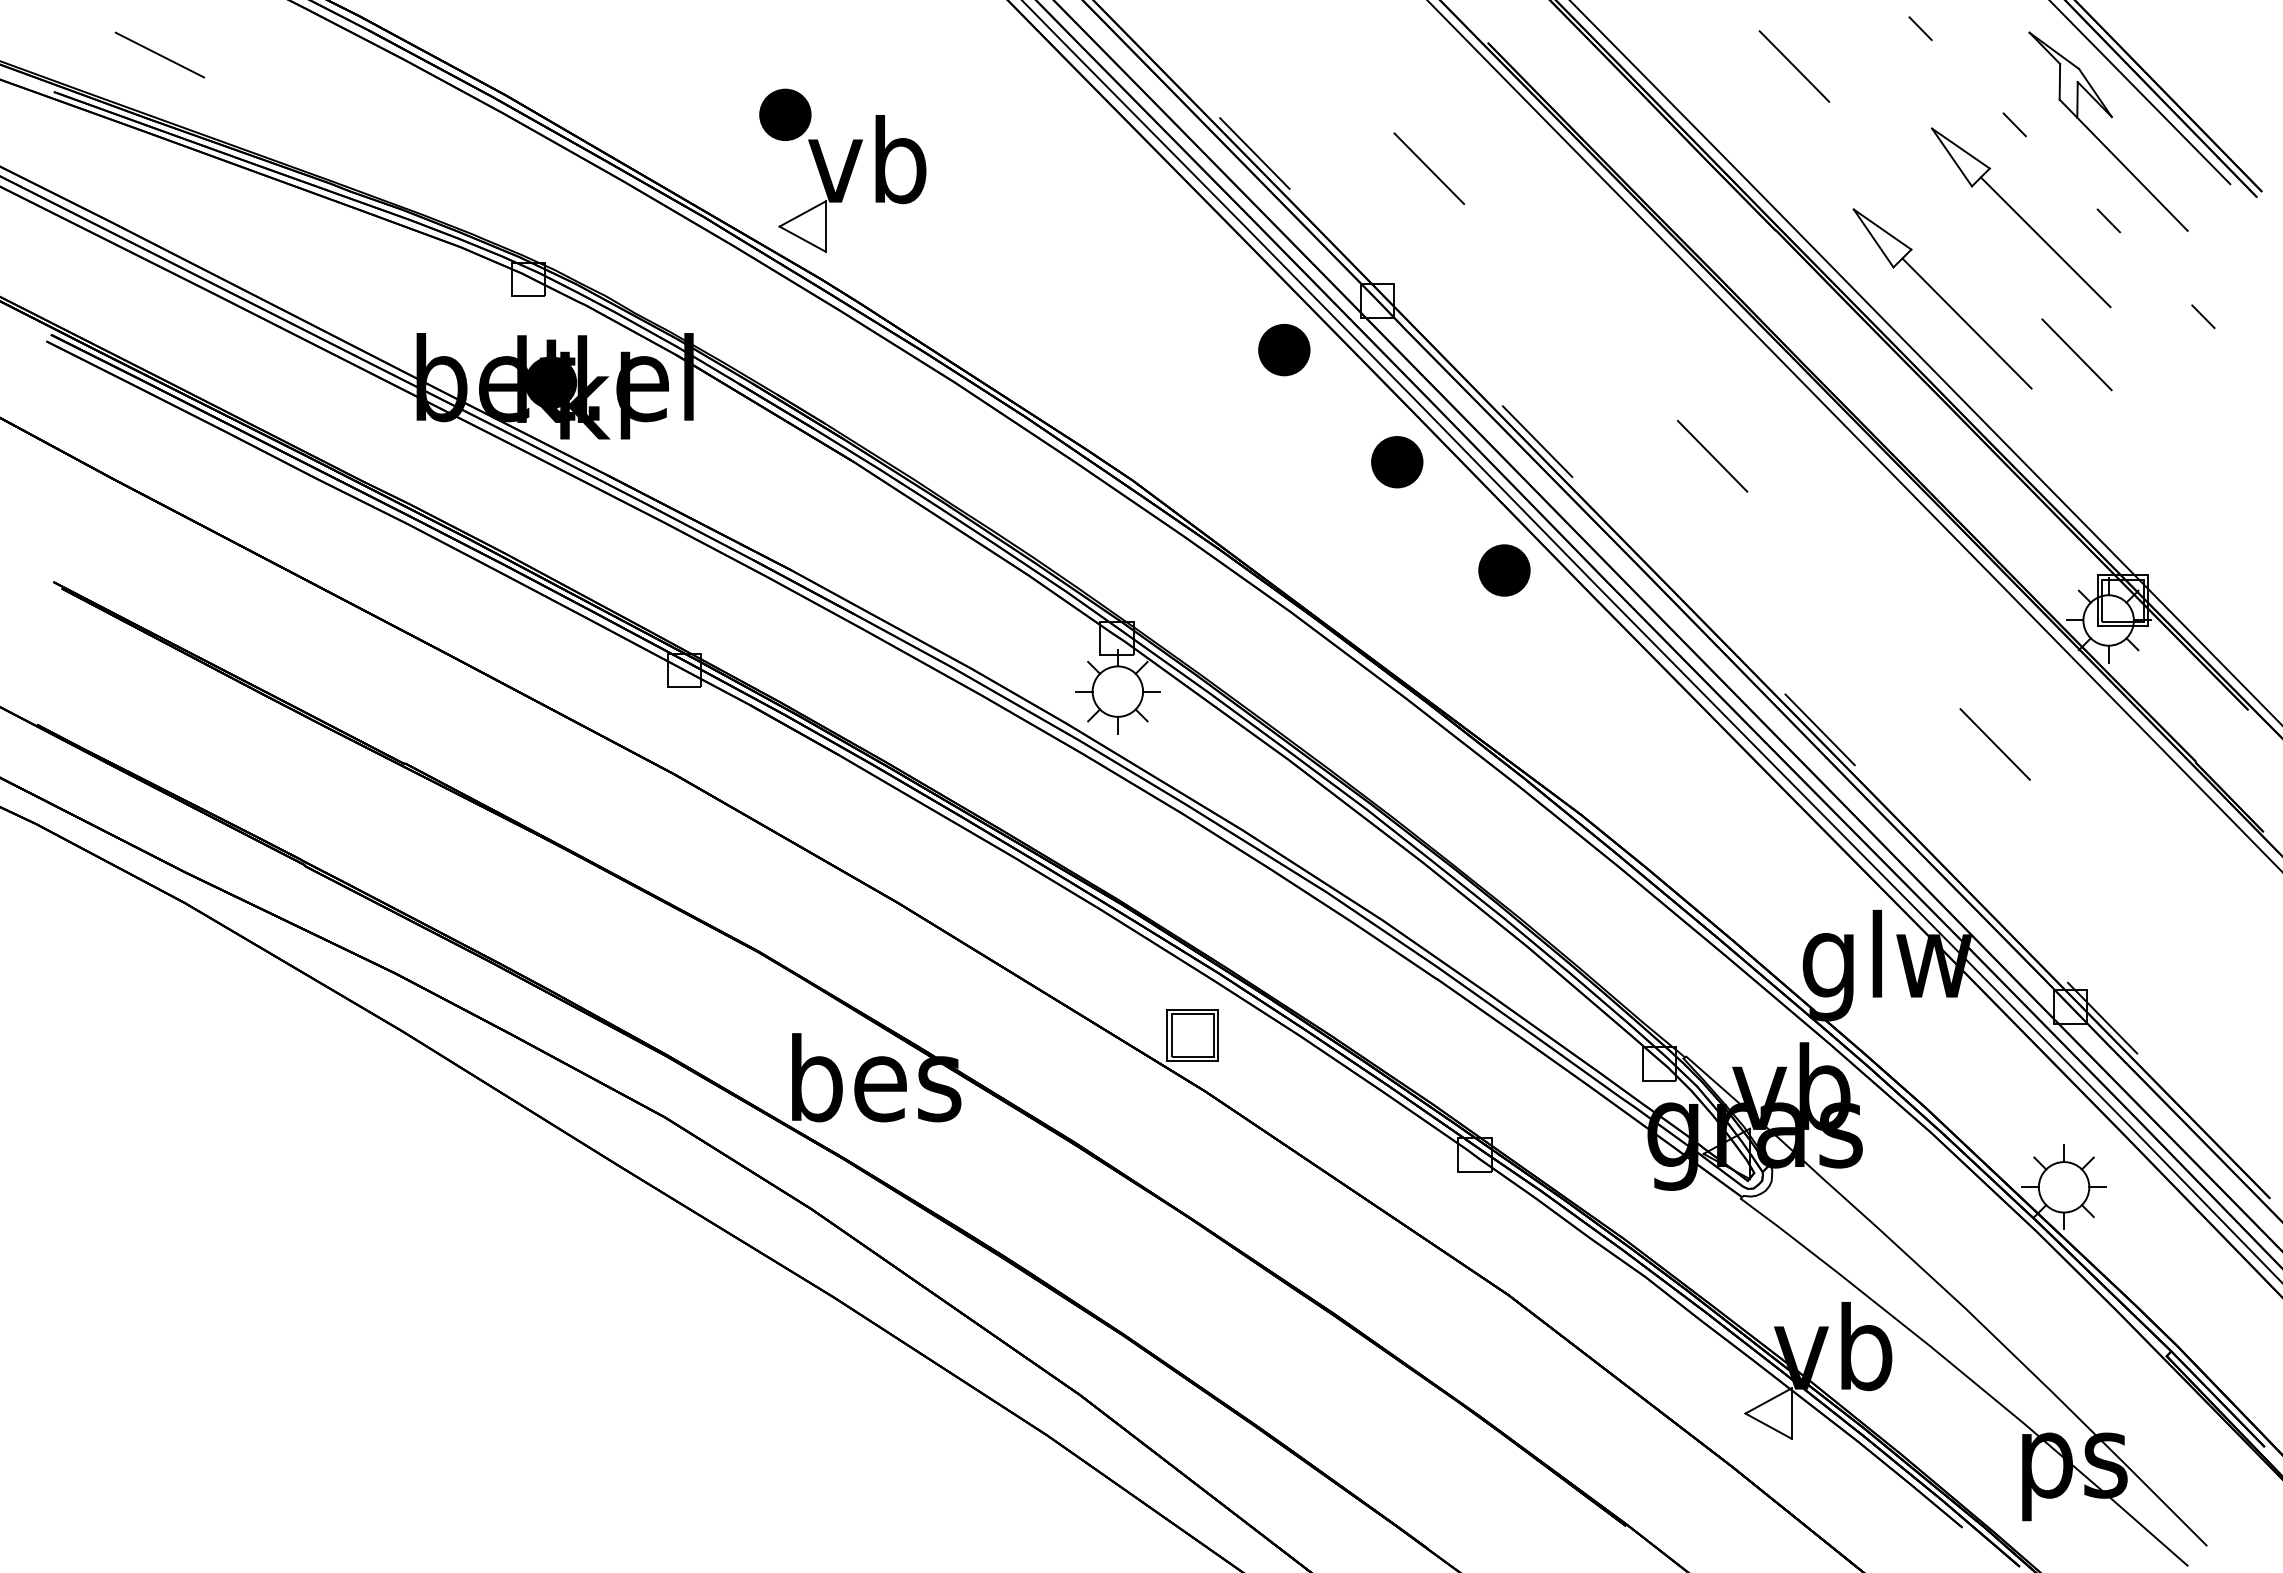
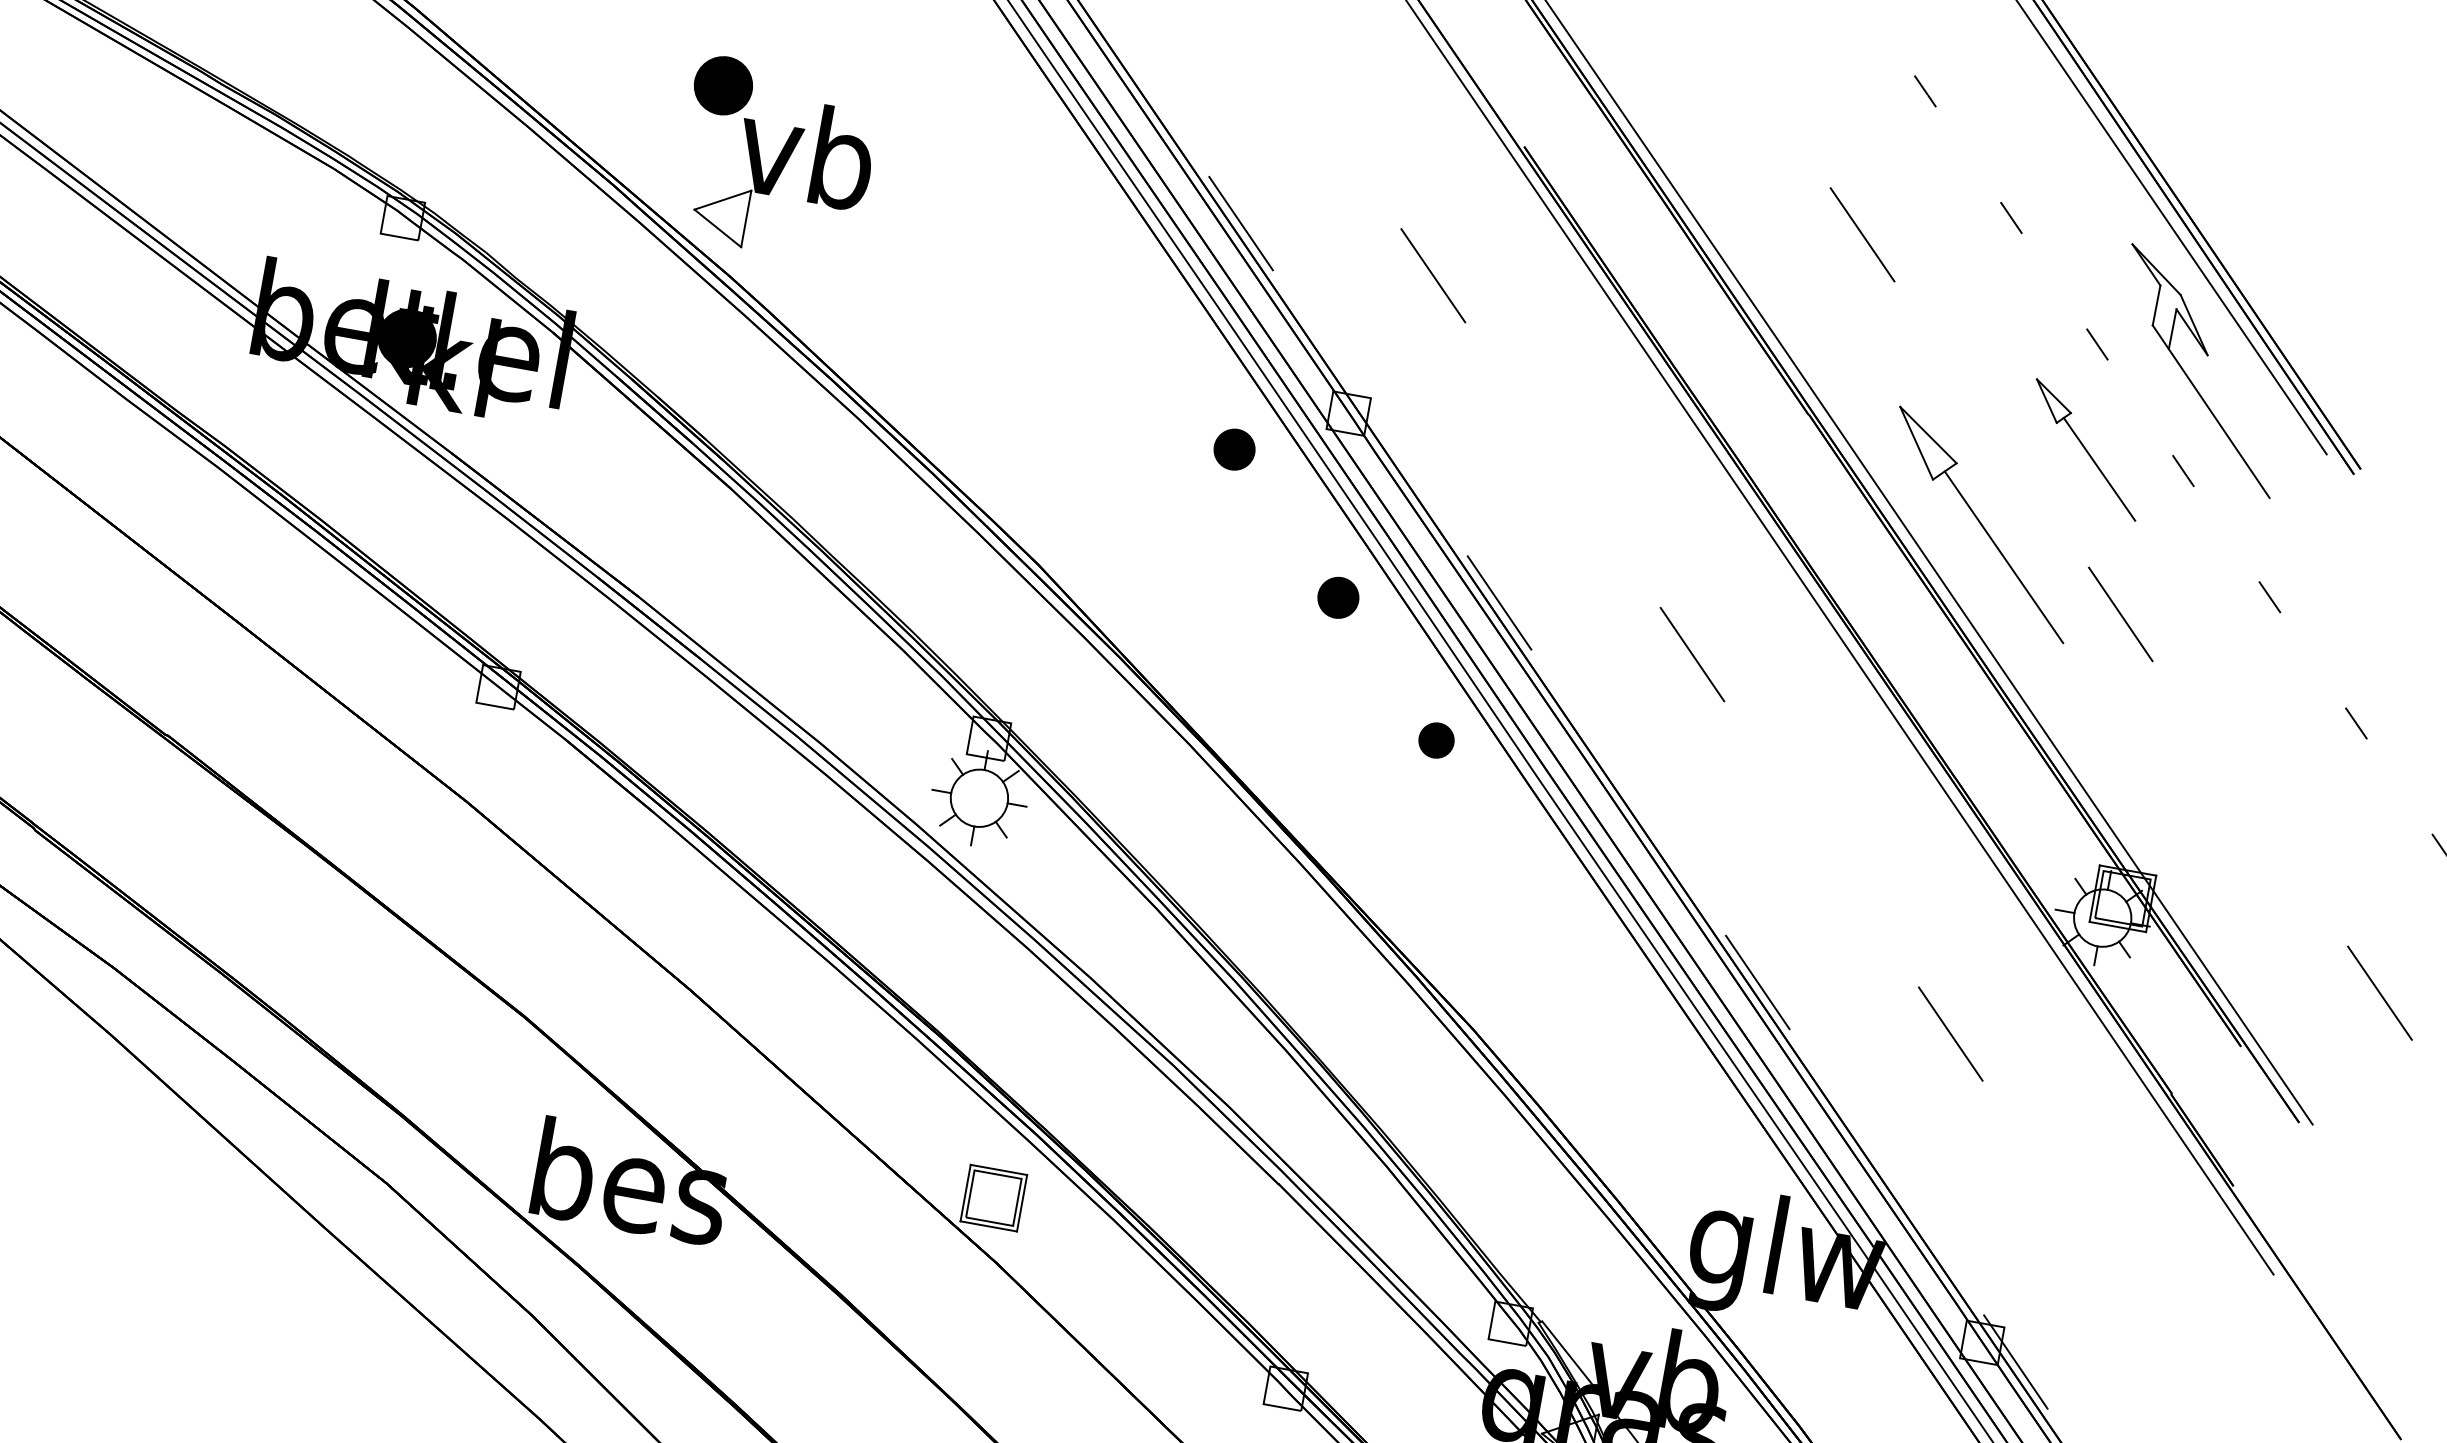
part: (2021, 217) -> (2086, 449), size x0.6
part: (1284, 350) -> (1234, 450), size x0.7
part: (1397, 462) -> (1338, 598), size x0.7
part: (1504, 570) -> (1436, 740), size x0.6

